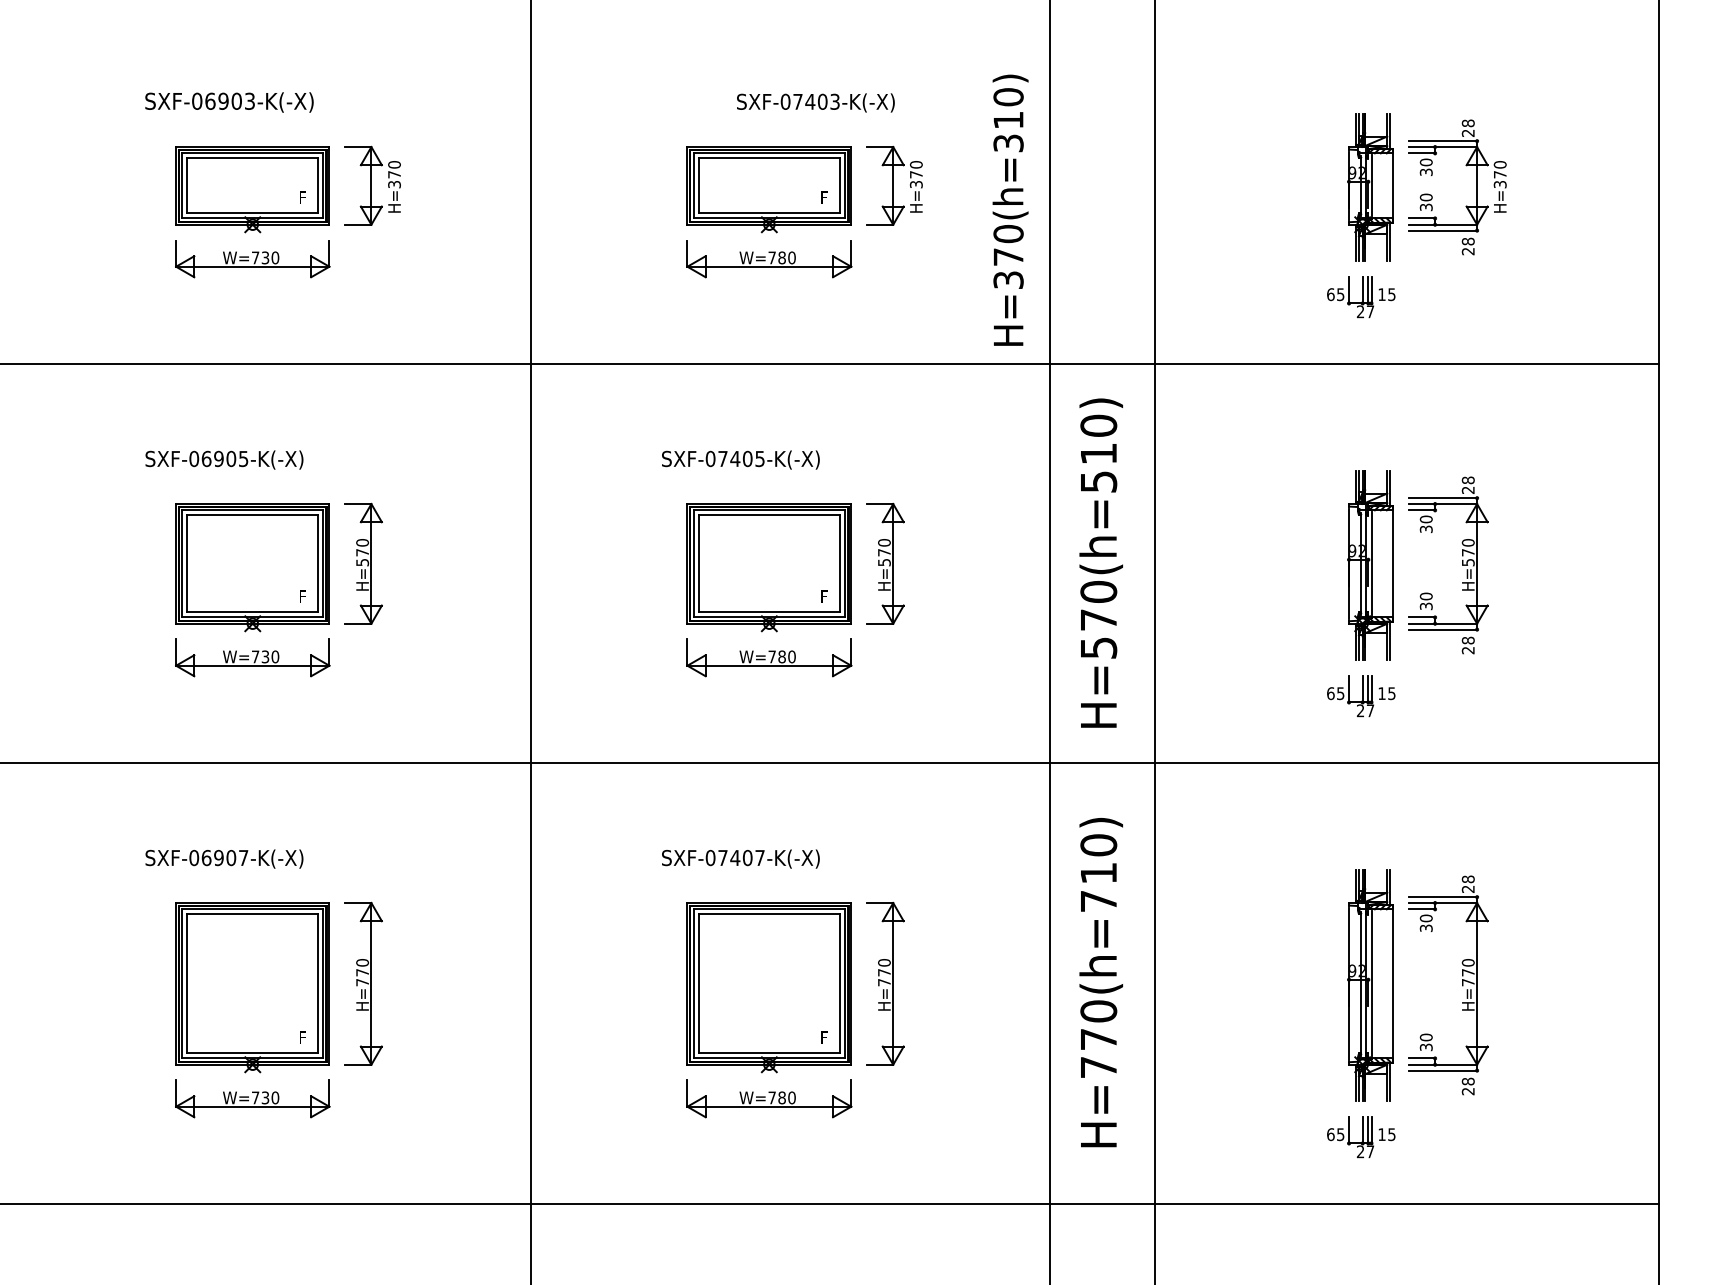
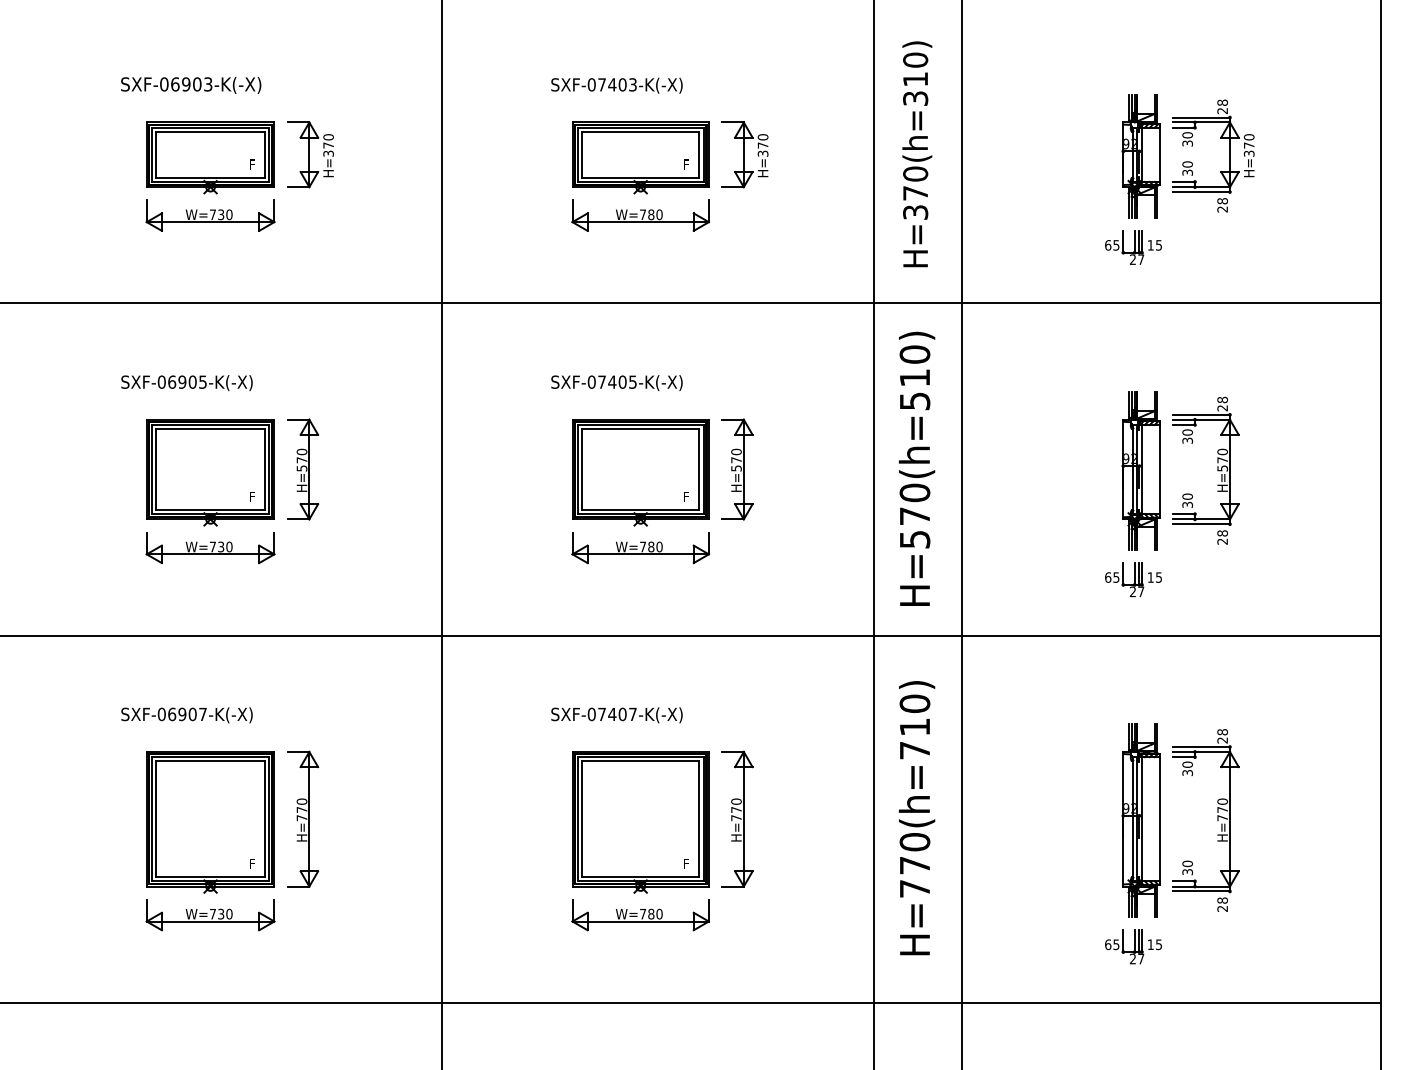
text: (815, 102) -> (616, 85), moved
text: (1010, 209) -> (917, 153), moved

